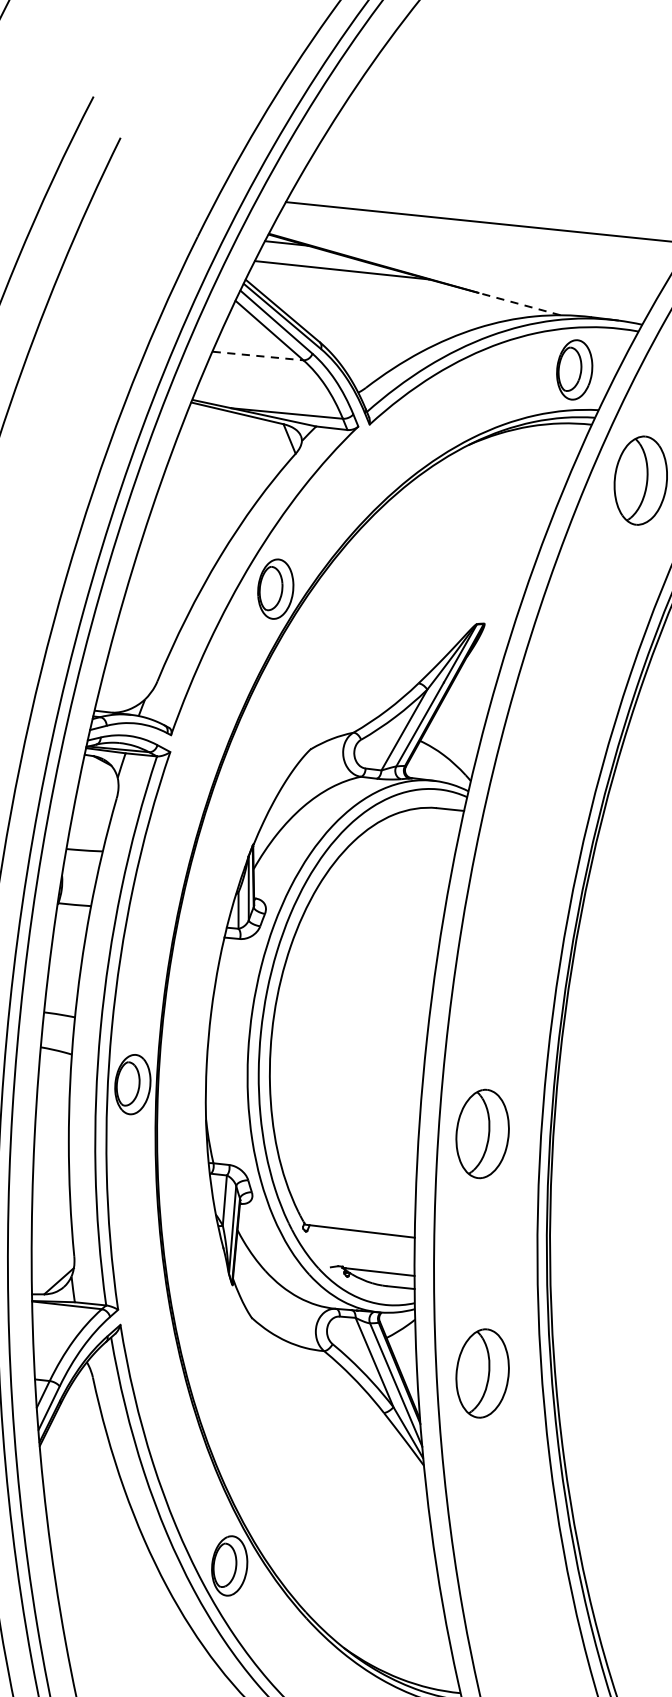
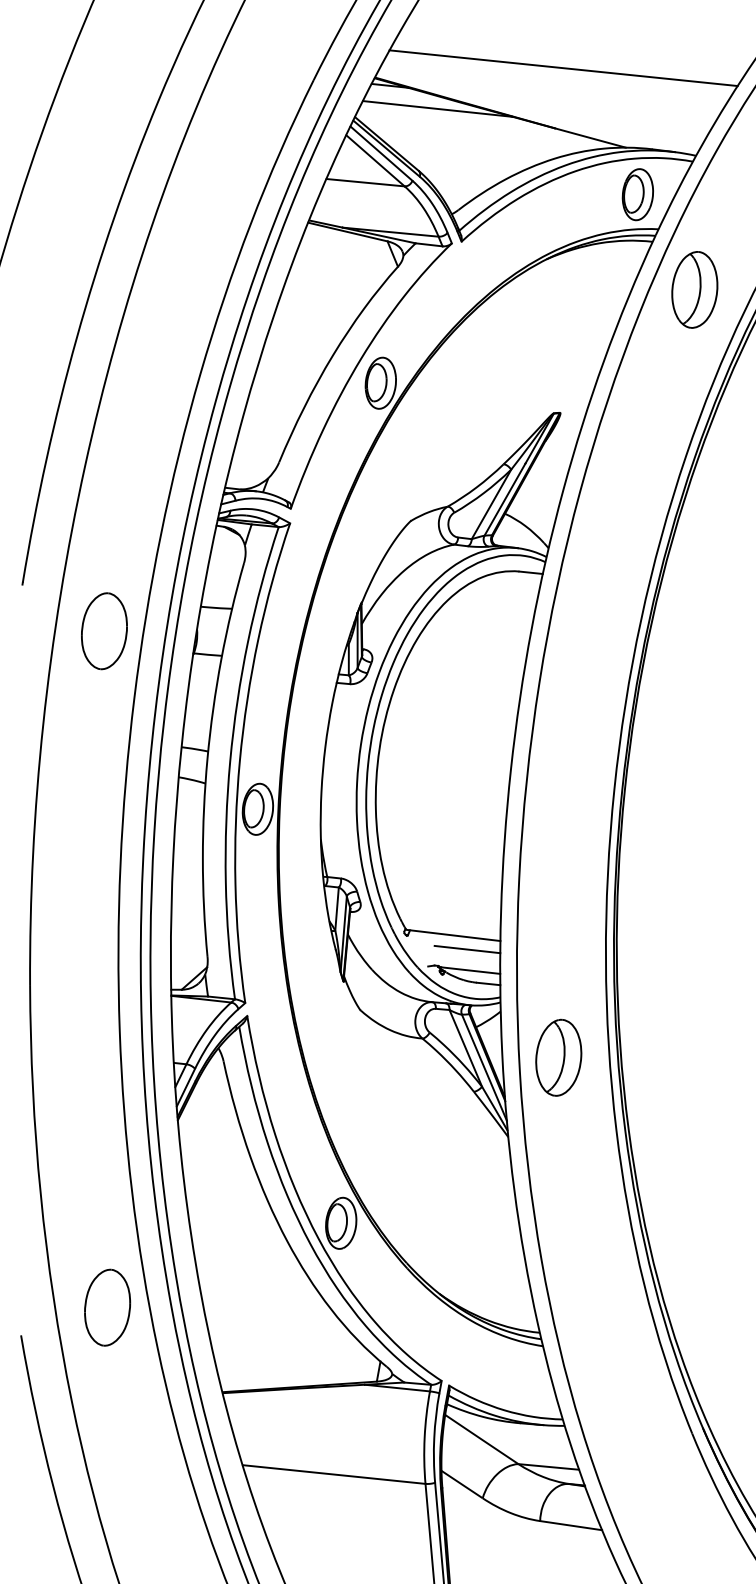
line: (519, 304) -> (590, 138), dashed -> solid
line: (259, 355) -> (366, 182), dashed -> solid
part: (482, 1133) -> (558, 851), removed
line: (376, 1247) -> (467, 949), added

